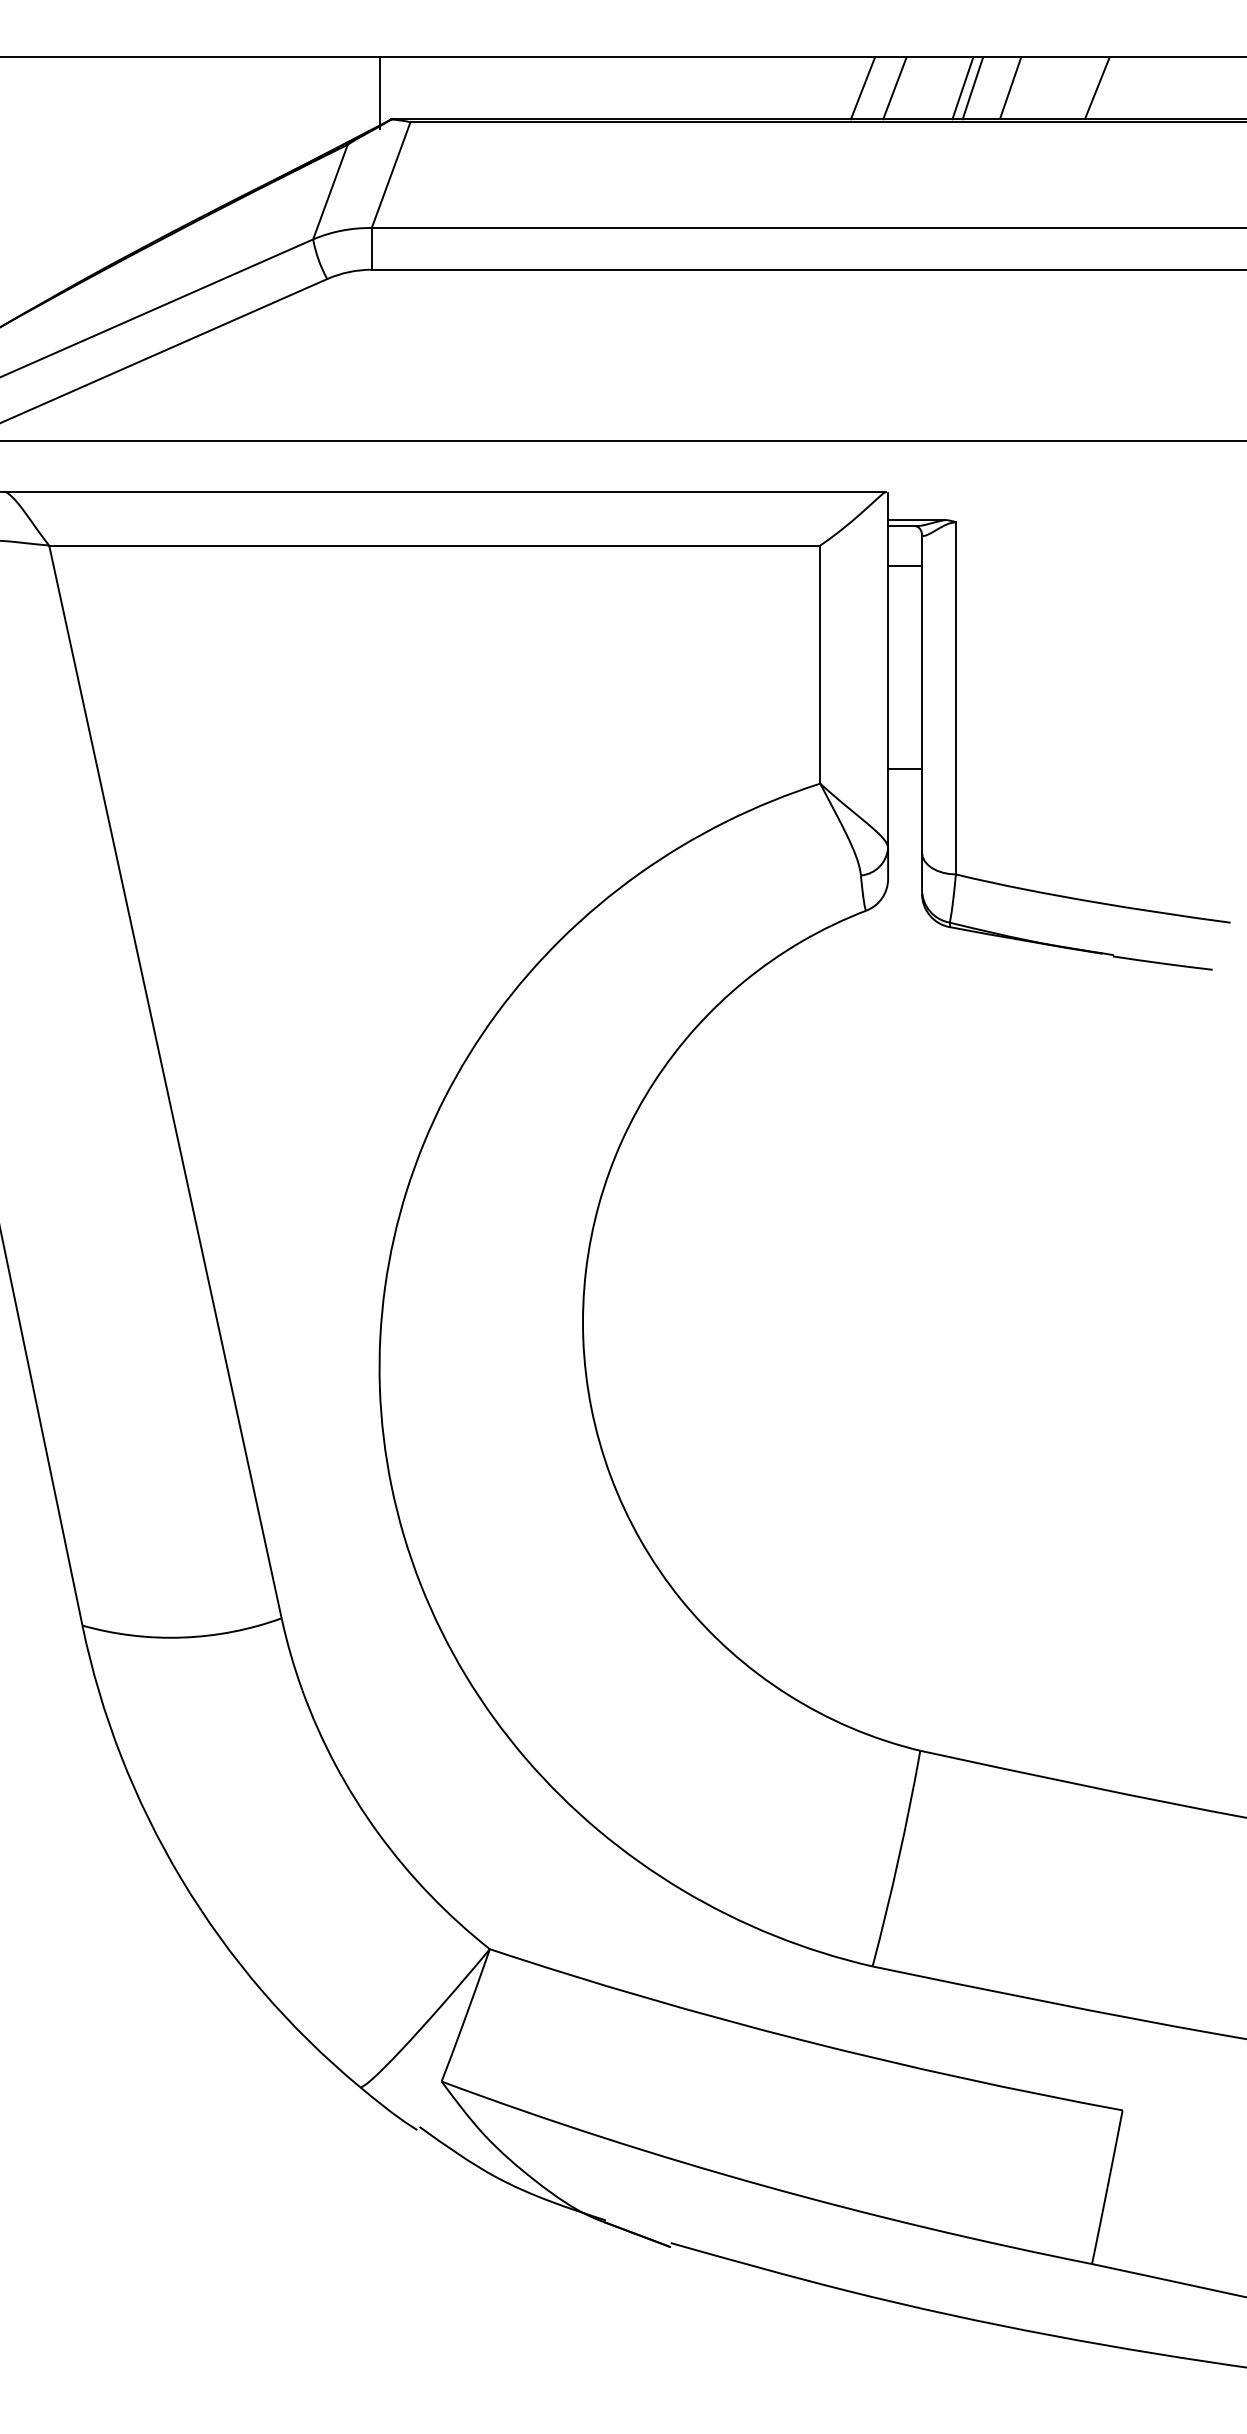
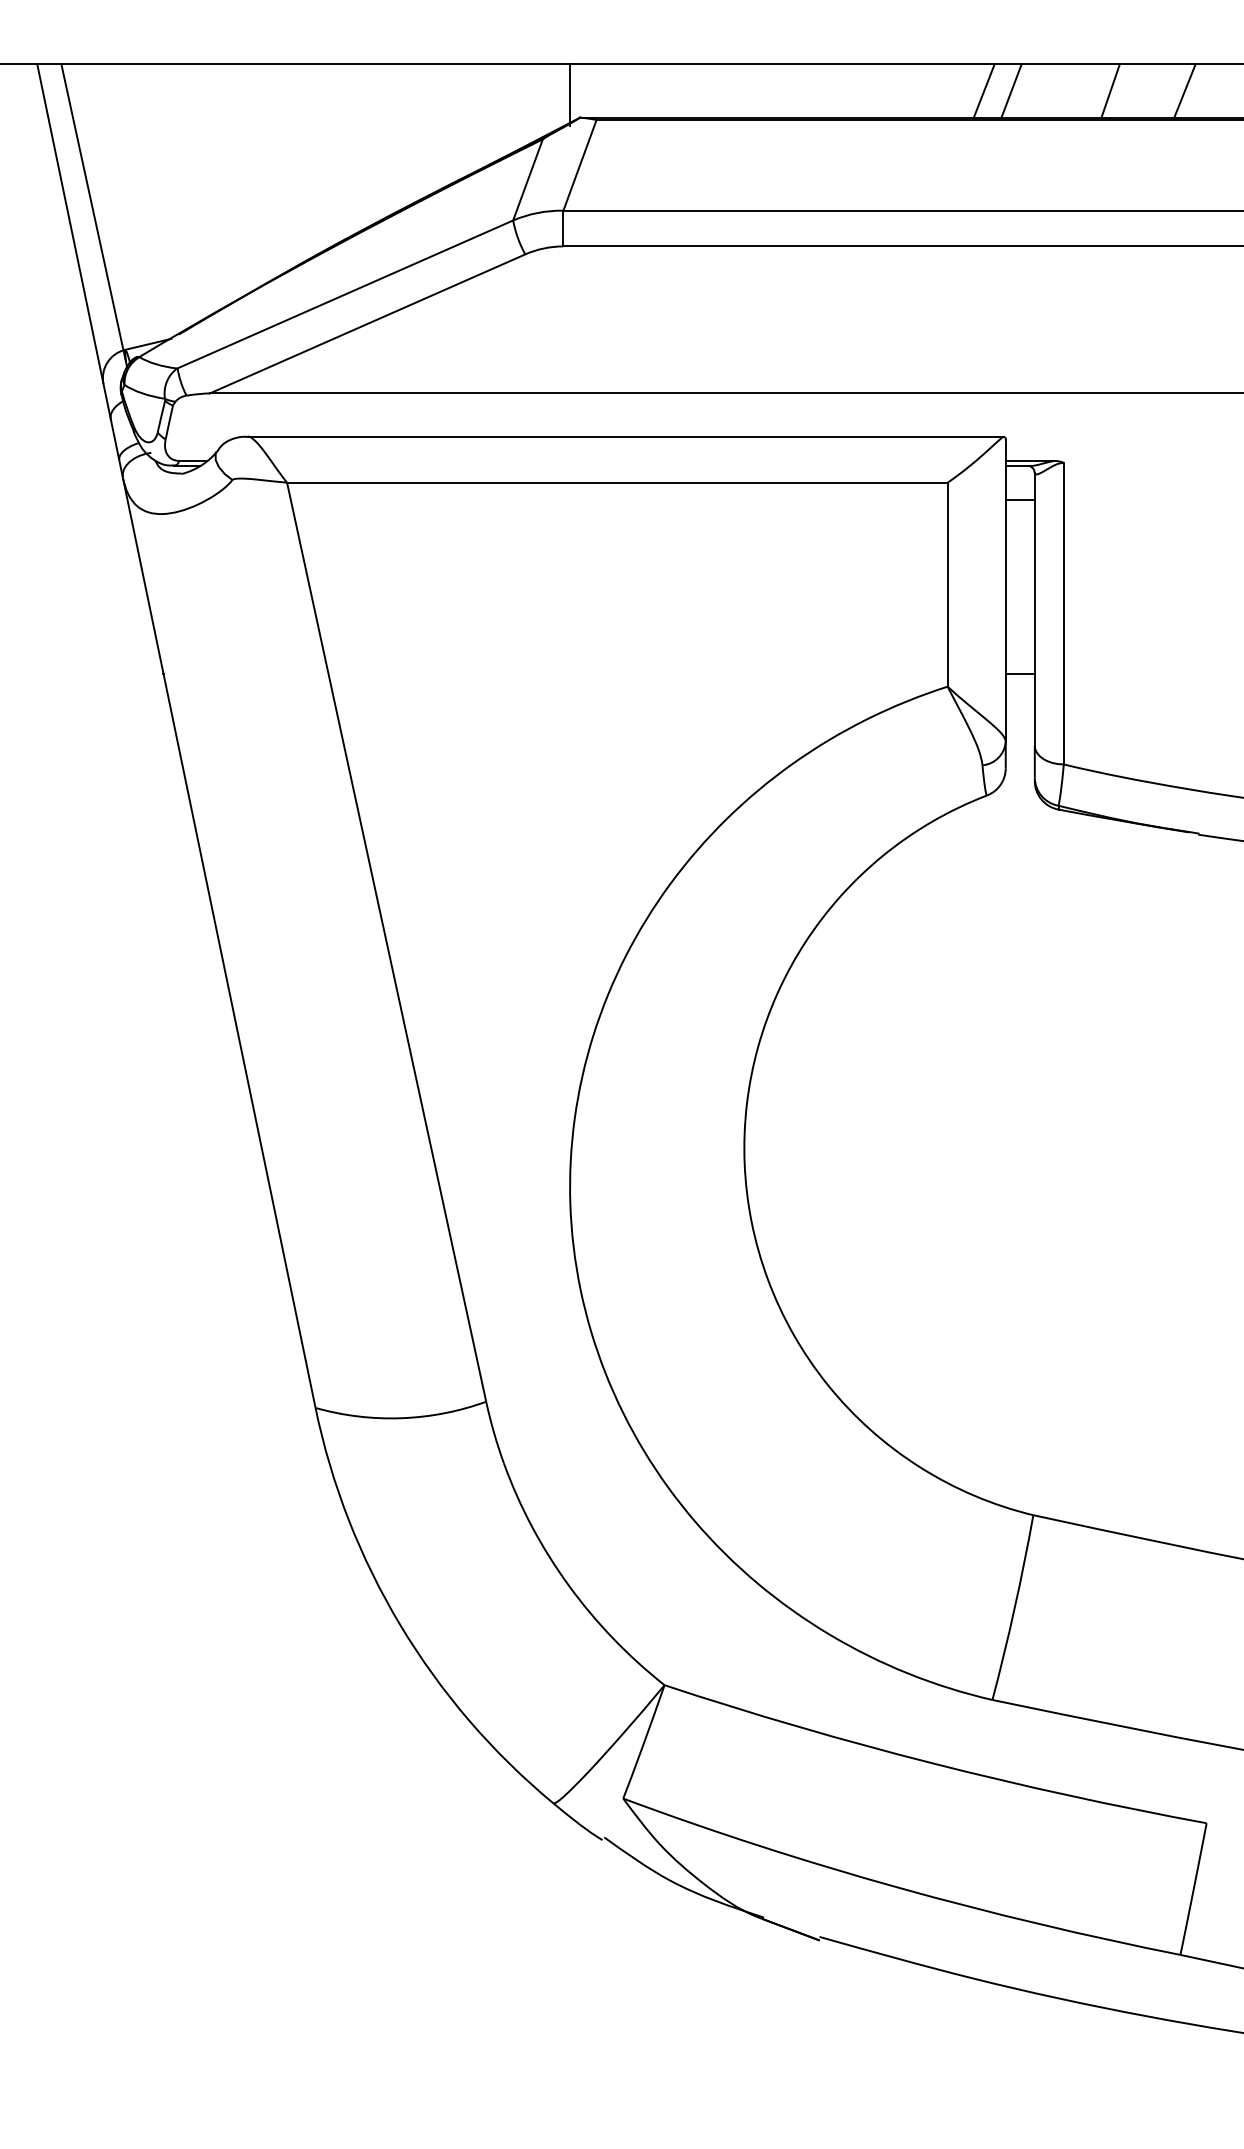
line: (962, 87) -> (1069, 90), removed
line: (973, 87) -> (1078, 90), removed

